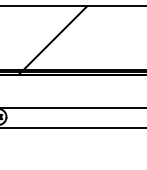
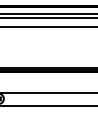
hatch: (55, 36) -> (35, 47), removed

